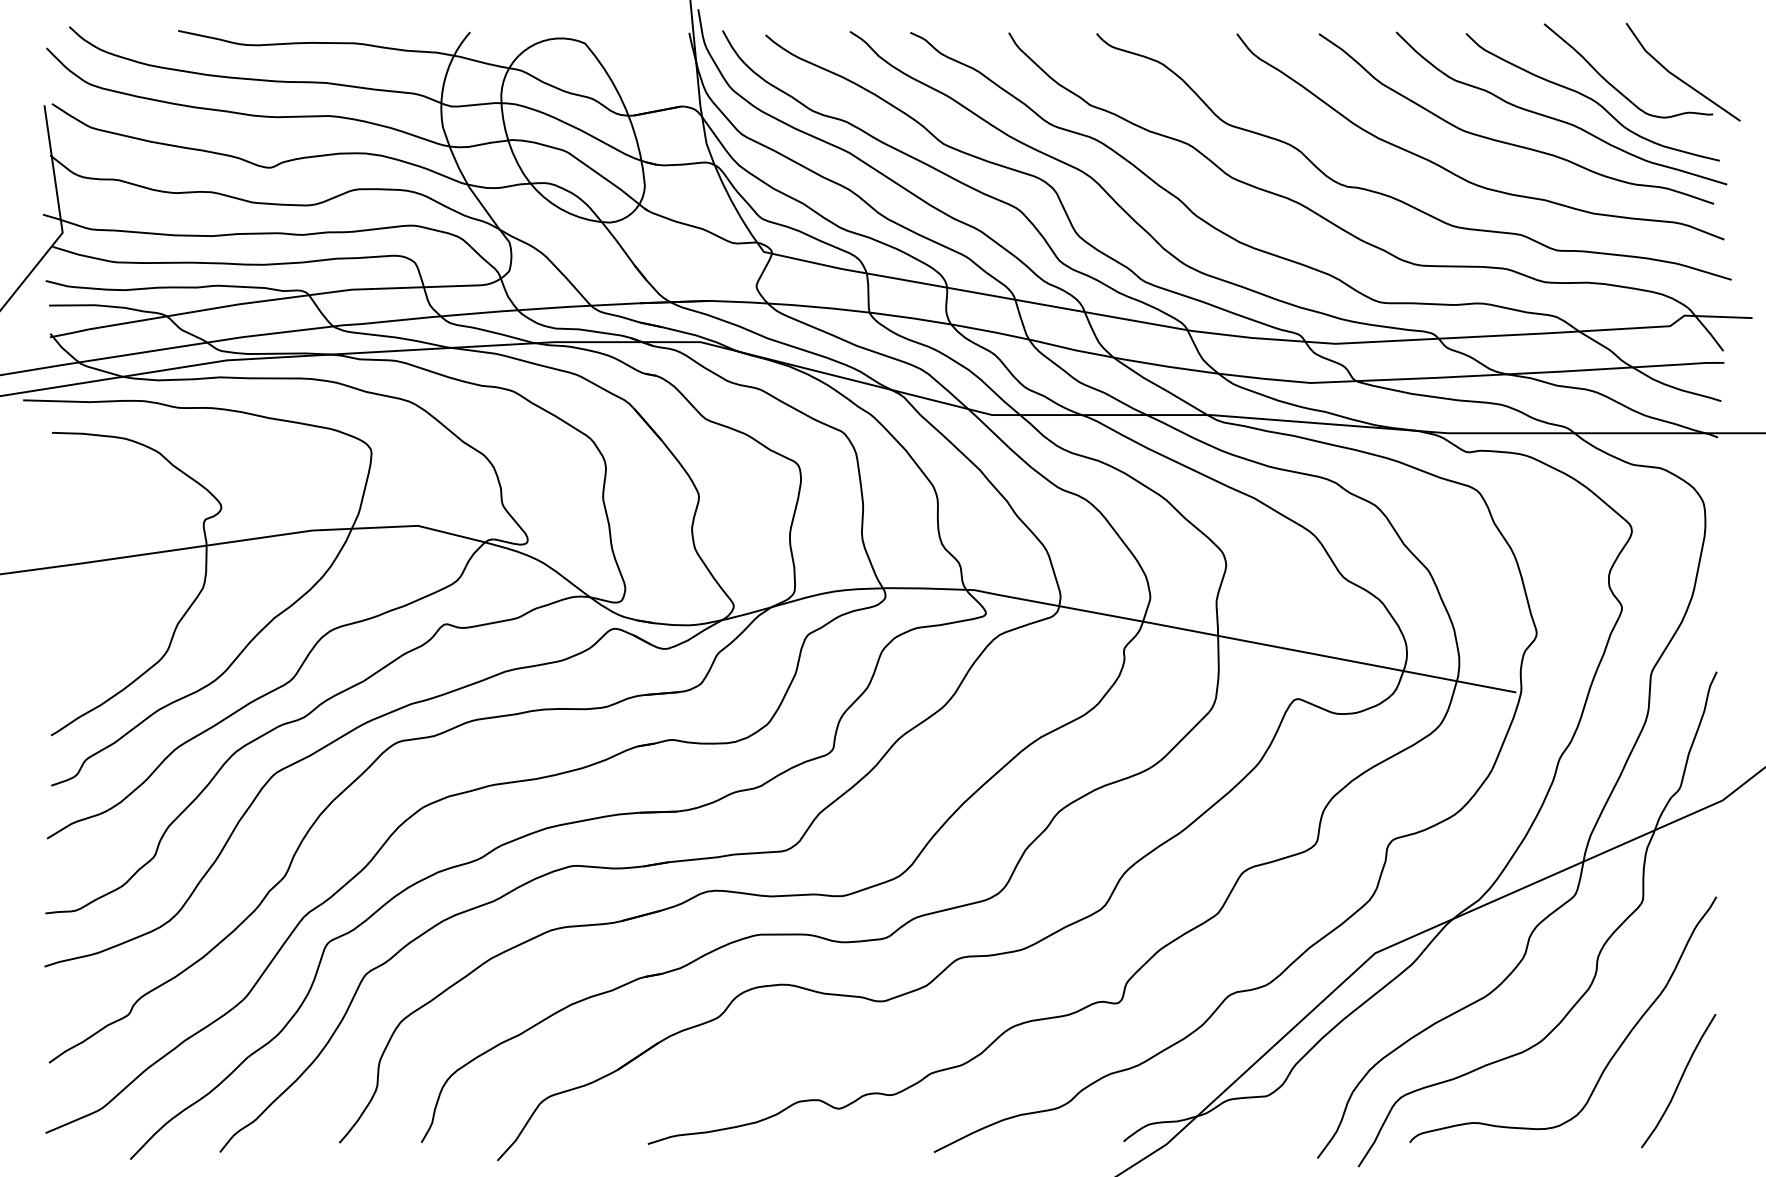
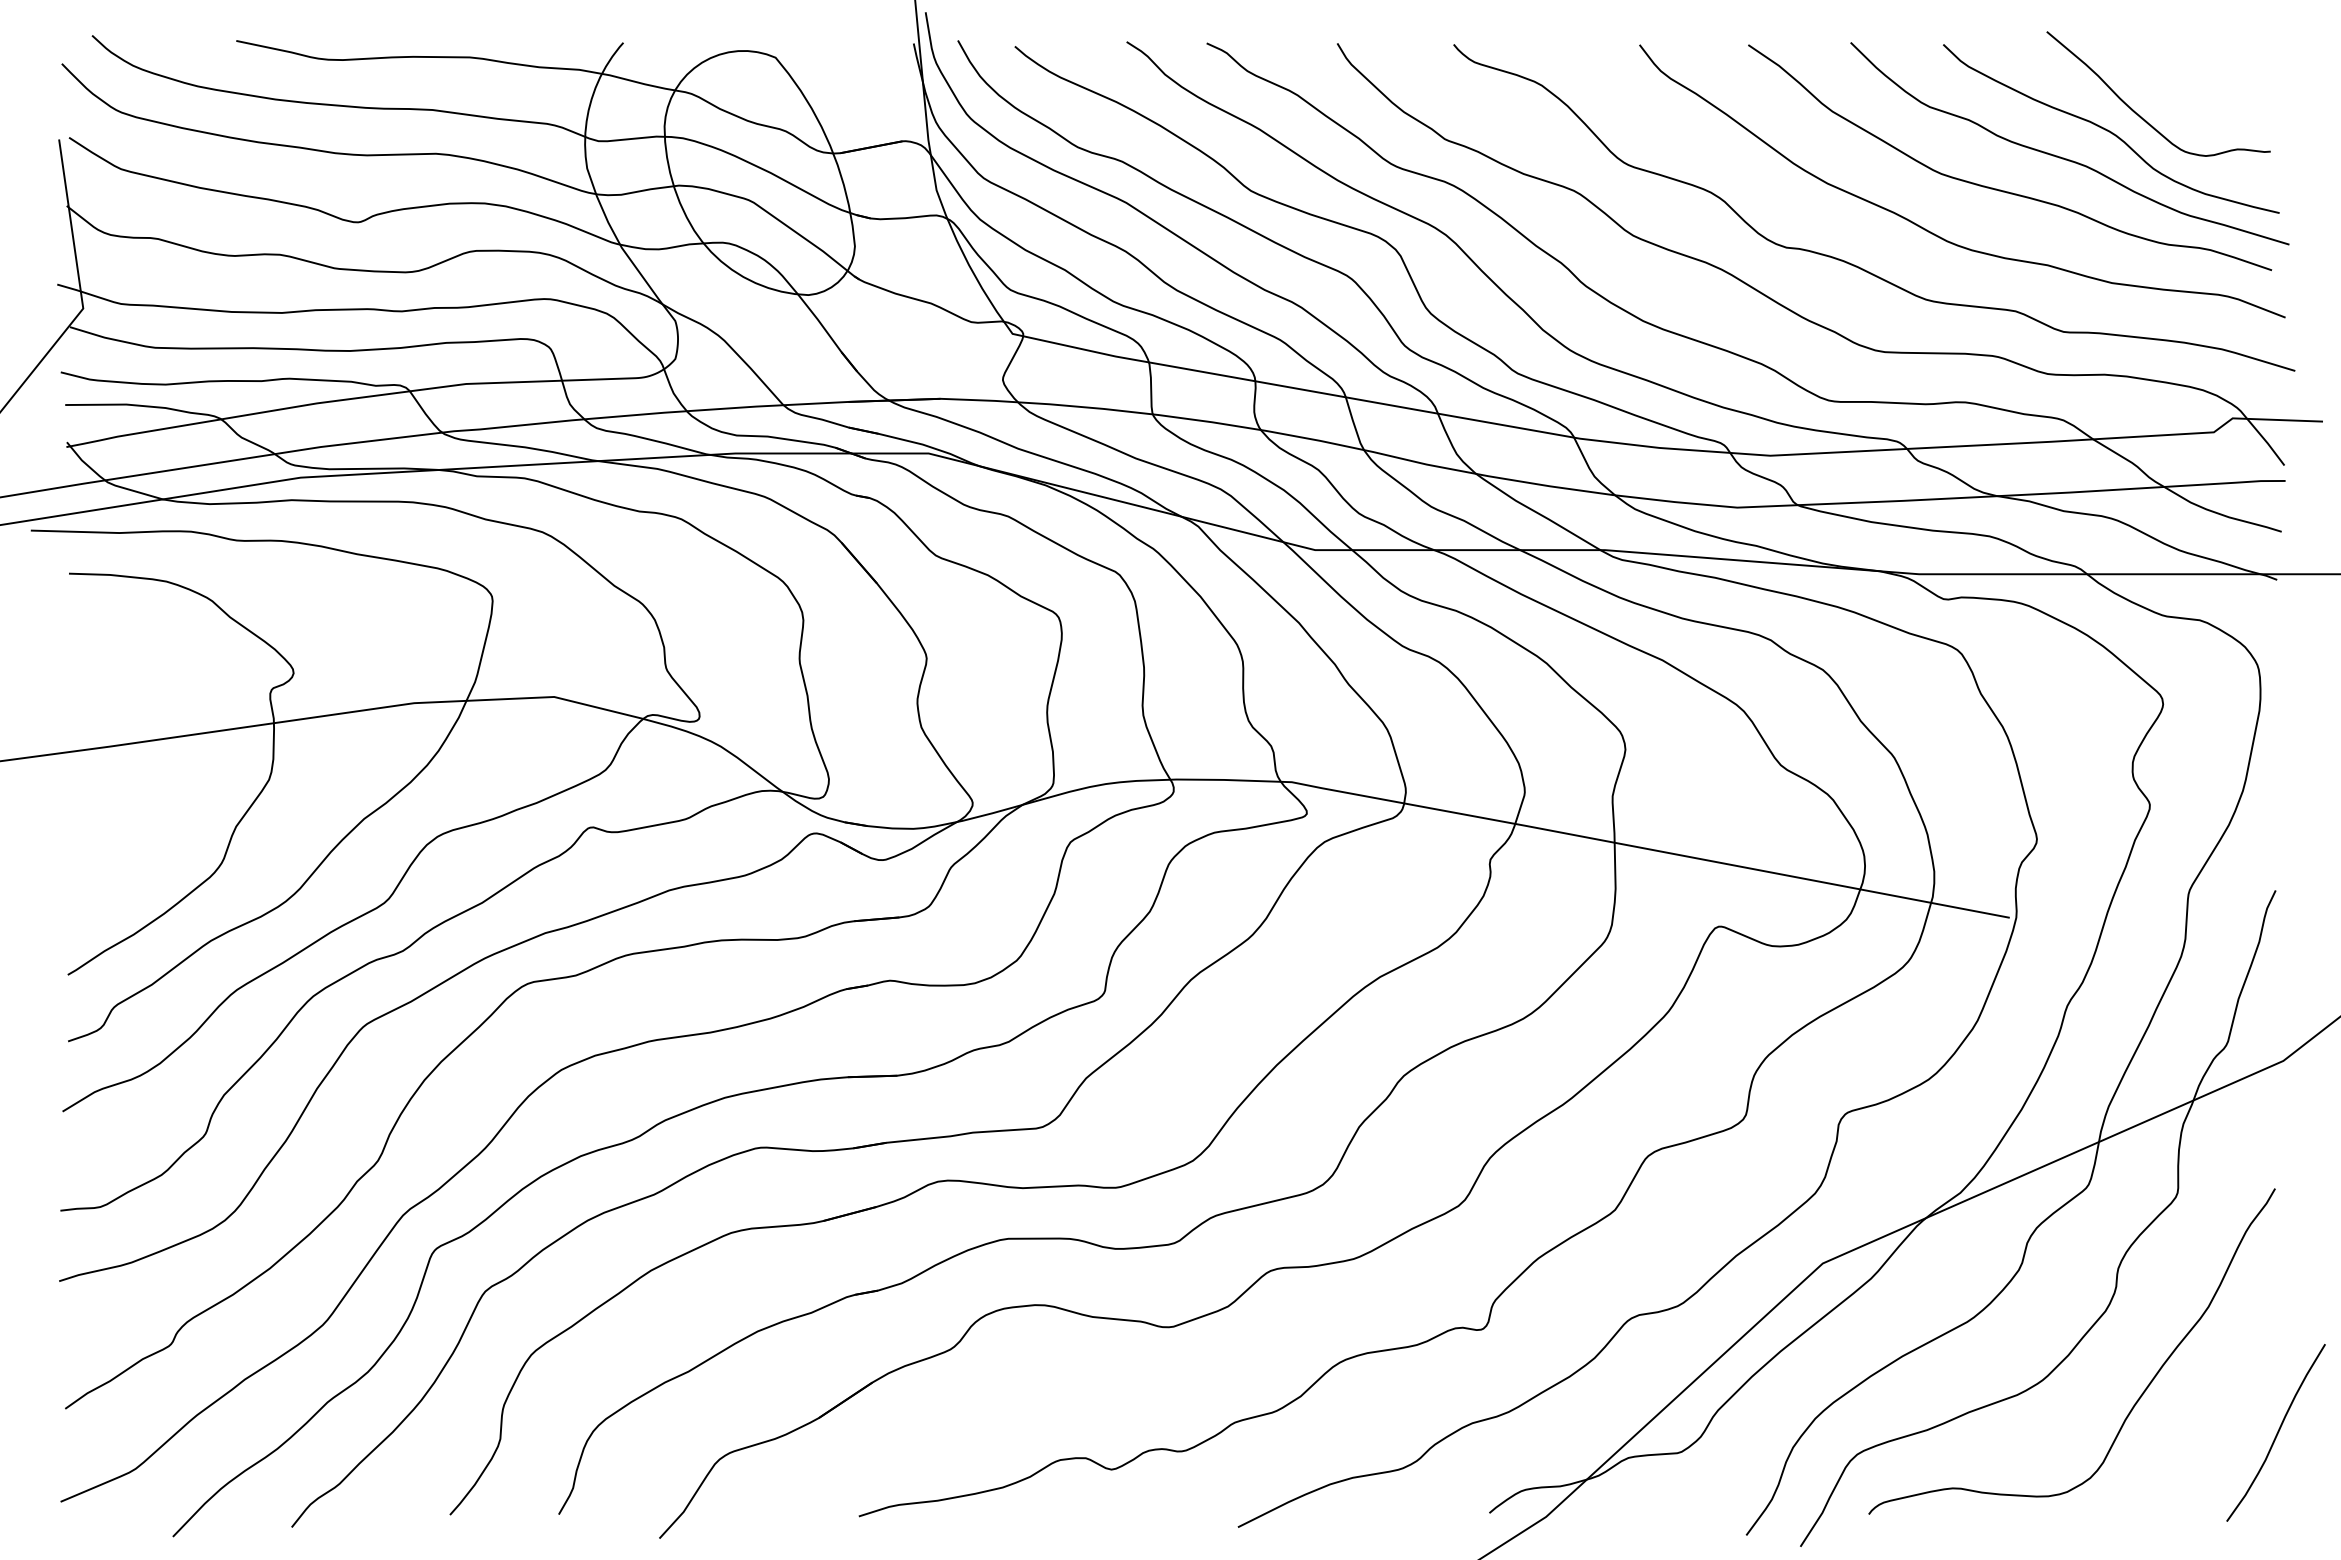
line: (1680, 78) -> (2227, 104), removed
curve: (1678, 1081) -> (2276, 1433), moved

